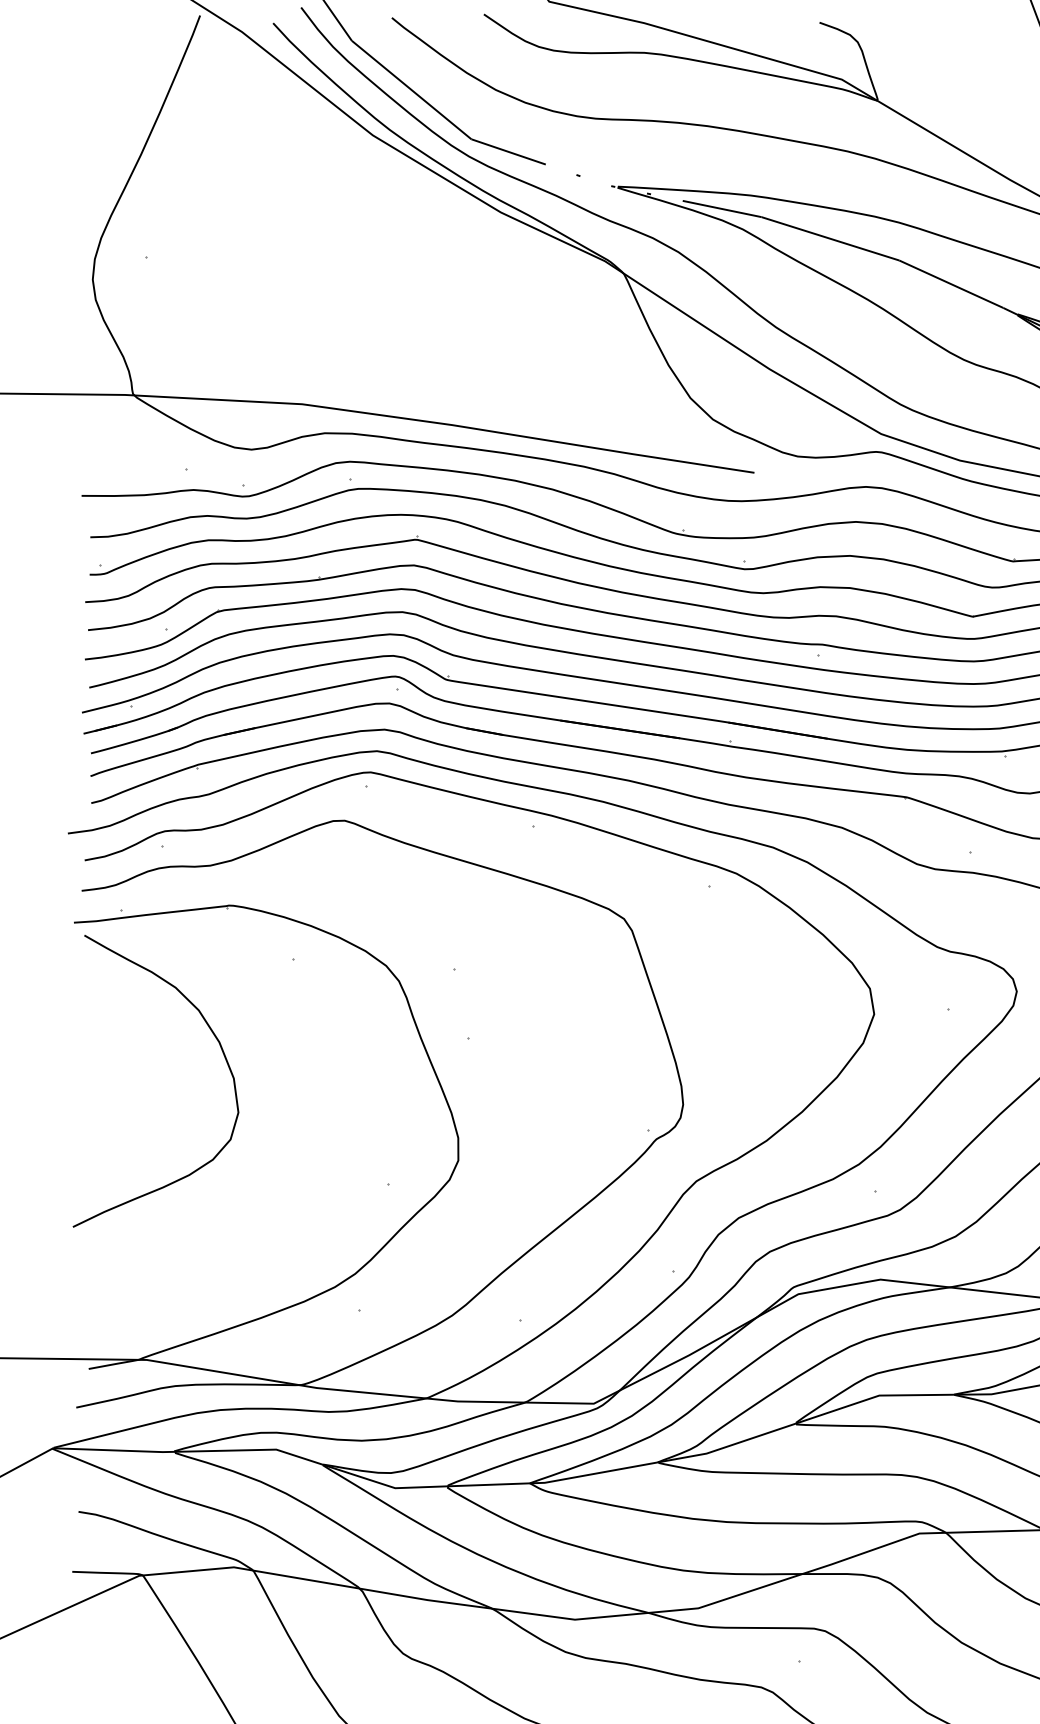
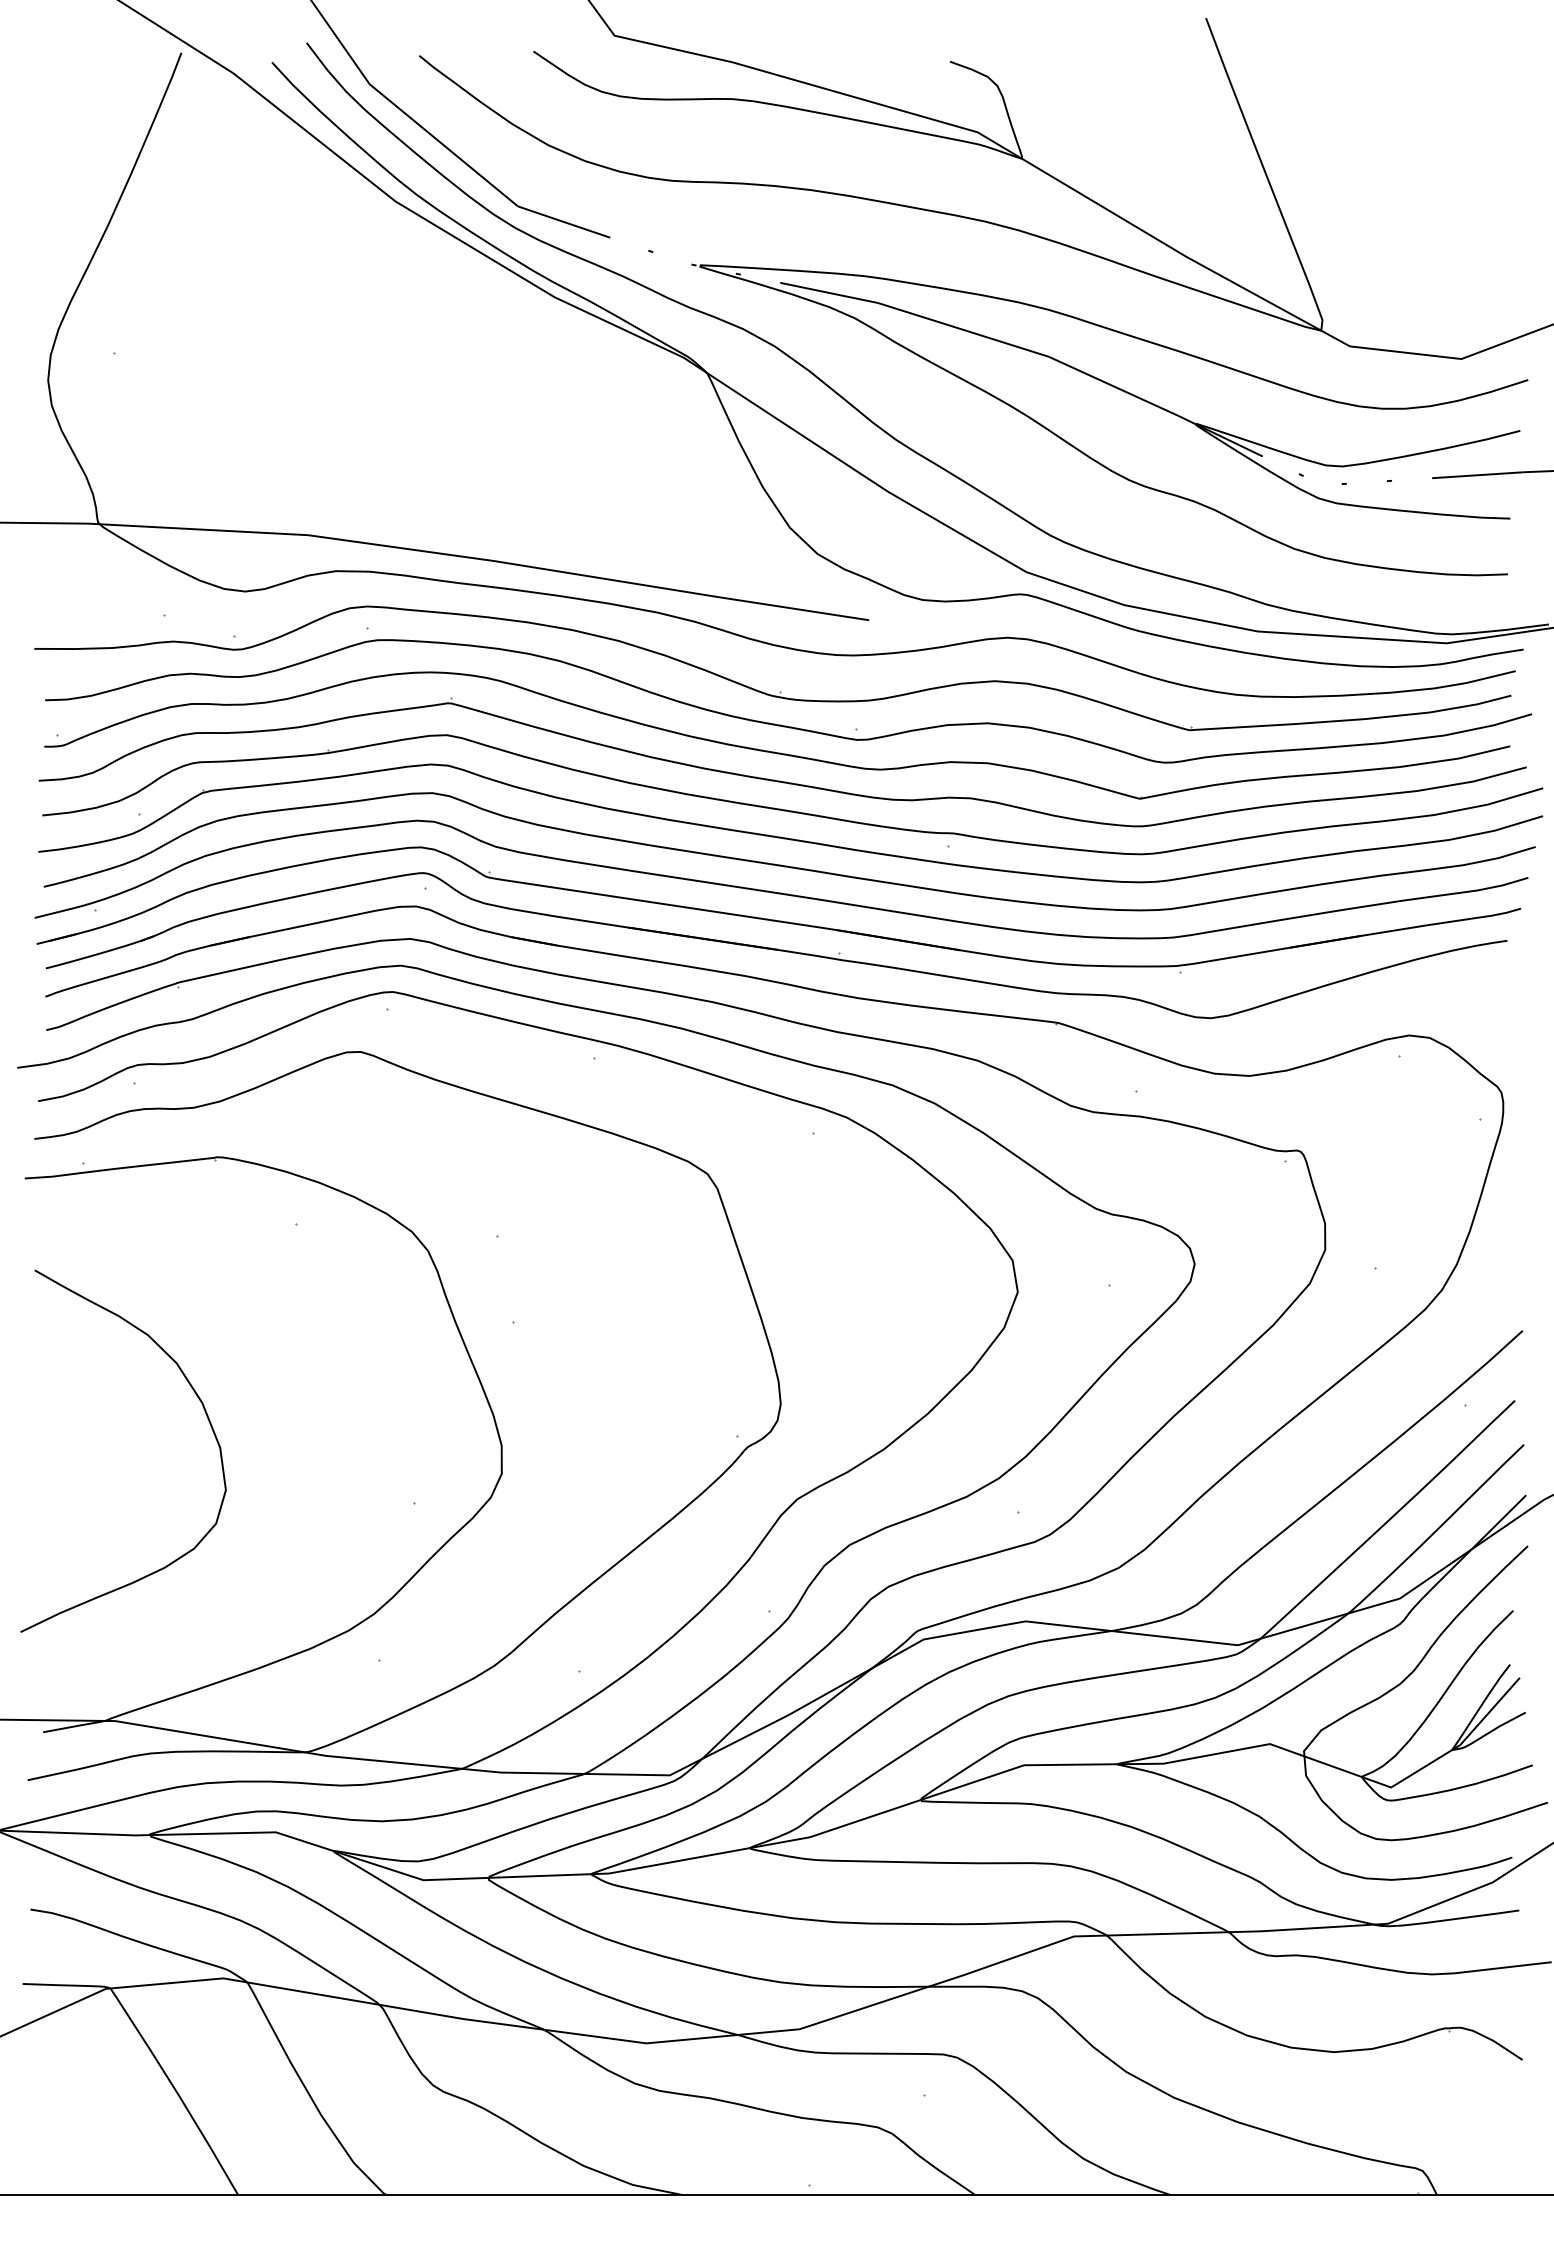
curve: (223, 1055) -> (207, 1419), moved

